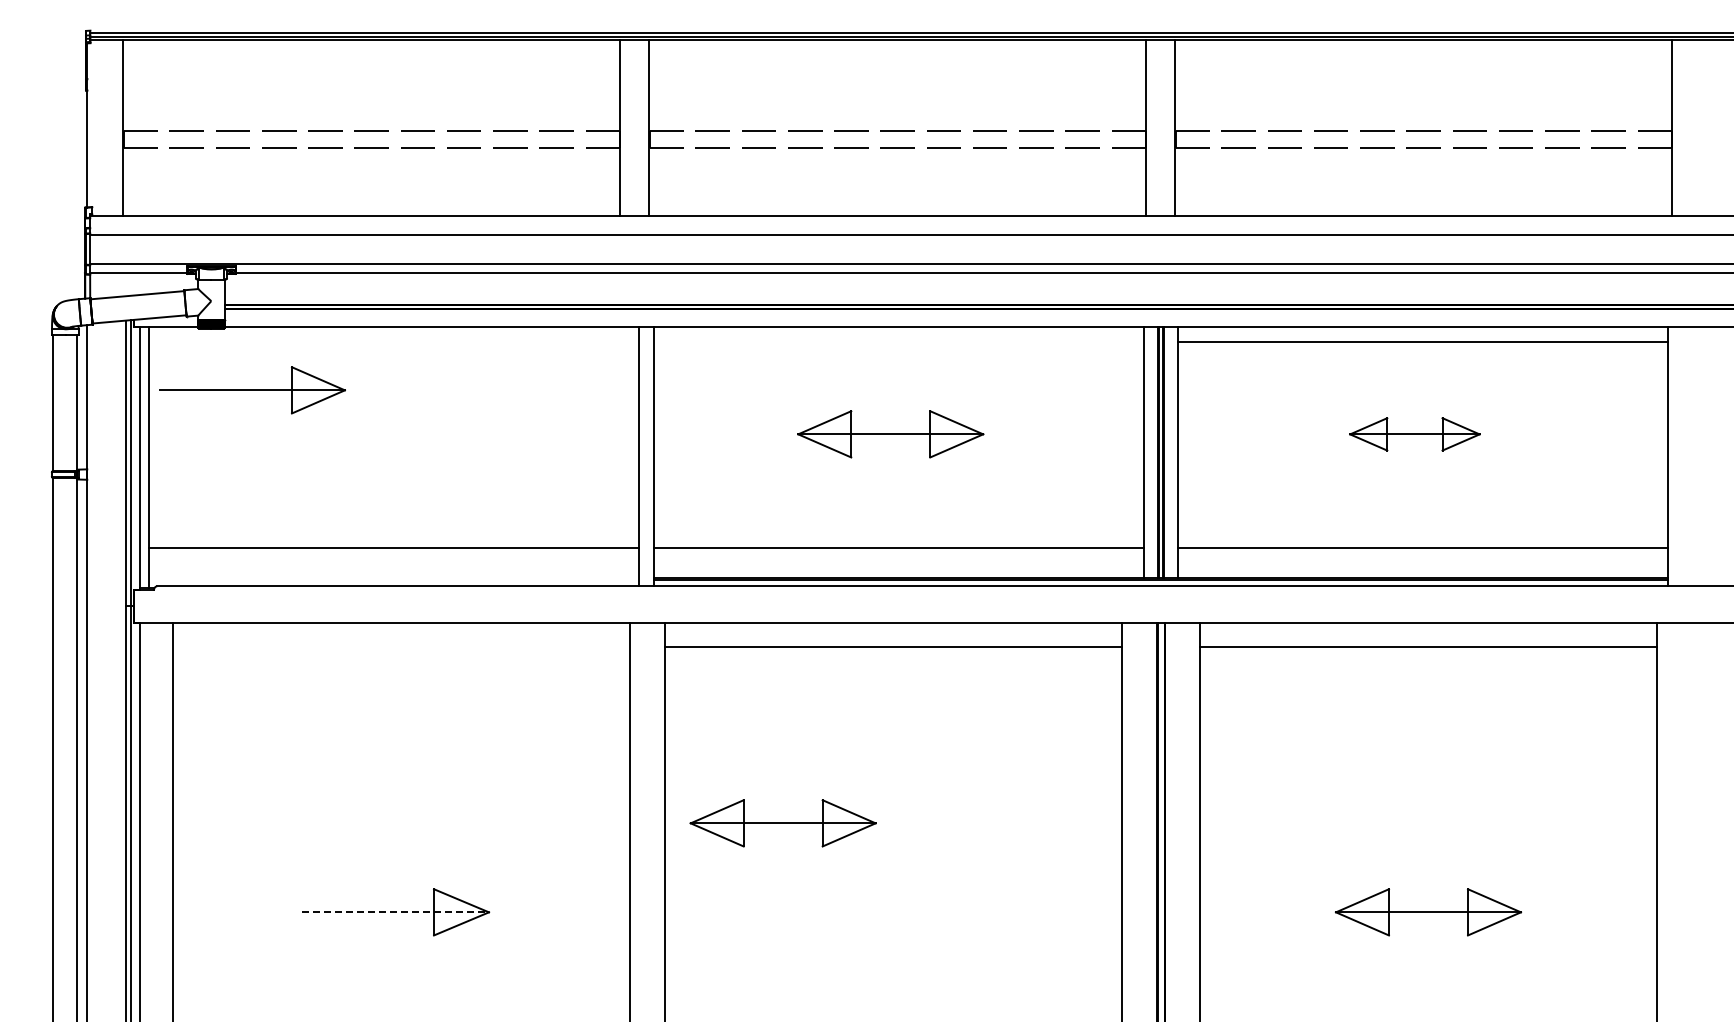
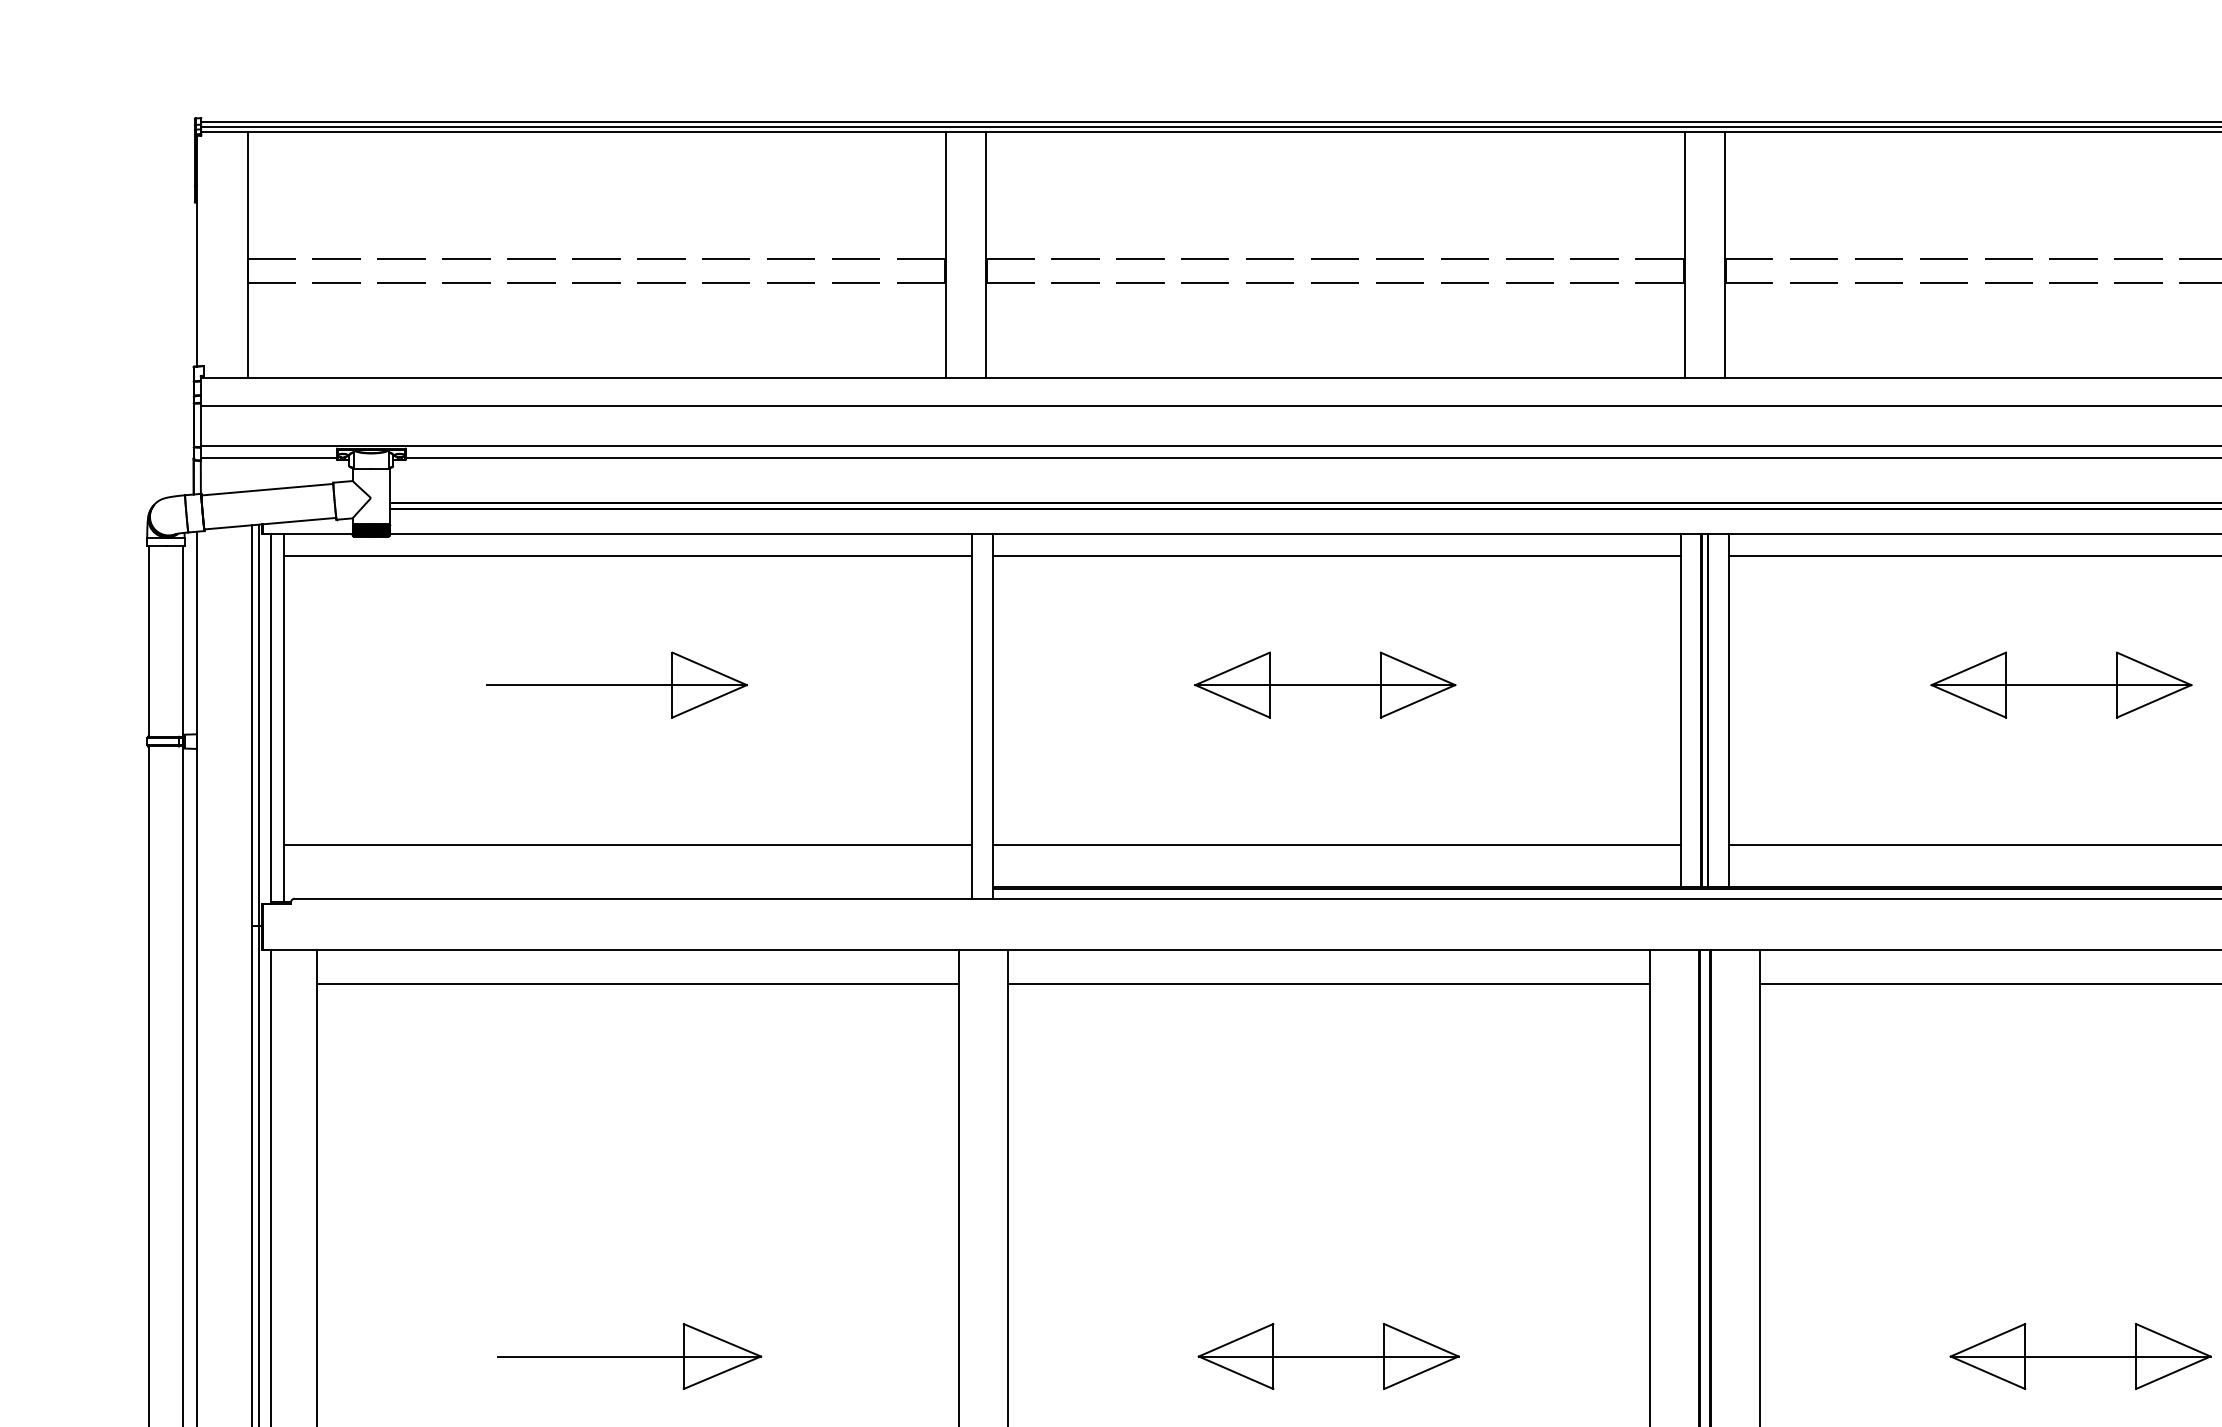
line: (394, 342) -> (628, 556), added
line: (898, 342) -> (1336, 556), added
part: (252, 390) -> (617, 685), moved
part: (1414, 434) -> (2060, 685), size x1.43
line: (400, 647) -> (636, 984), added
part: (782, 823) -> (1327, 1356), moved
line: (396, 912) -> (631, 1356), dashed -> solid

